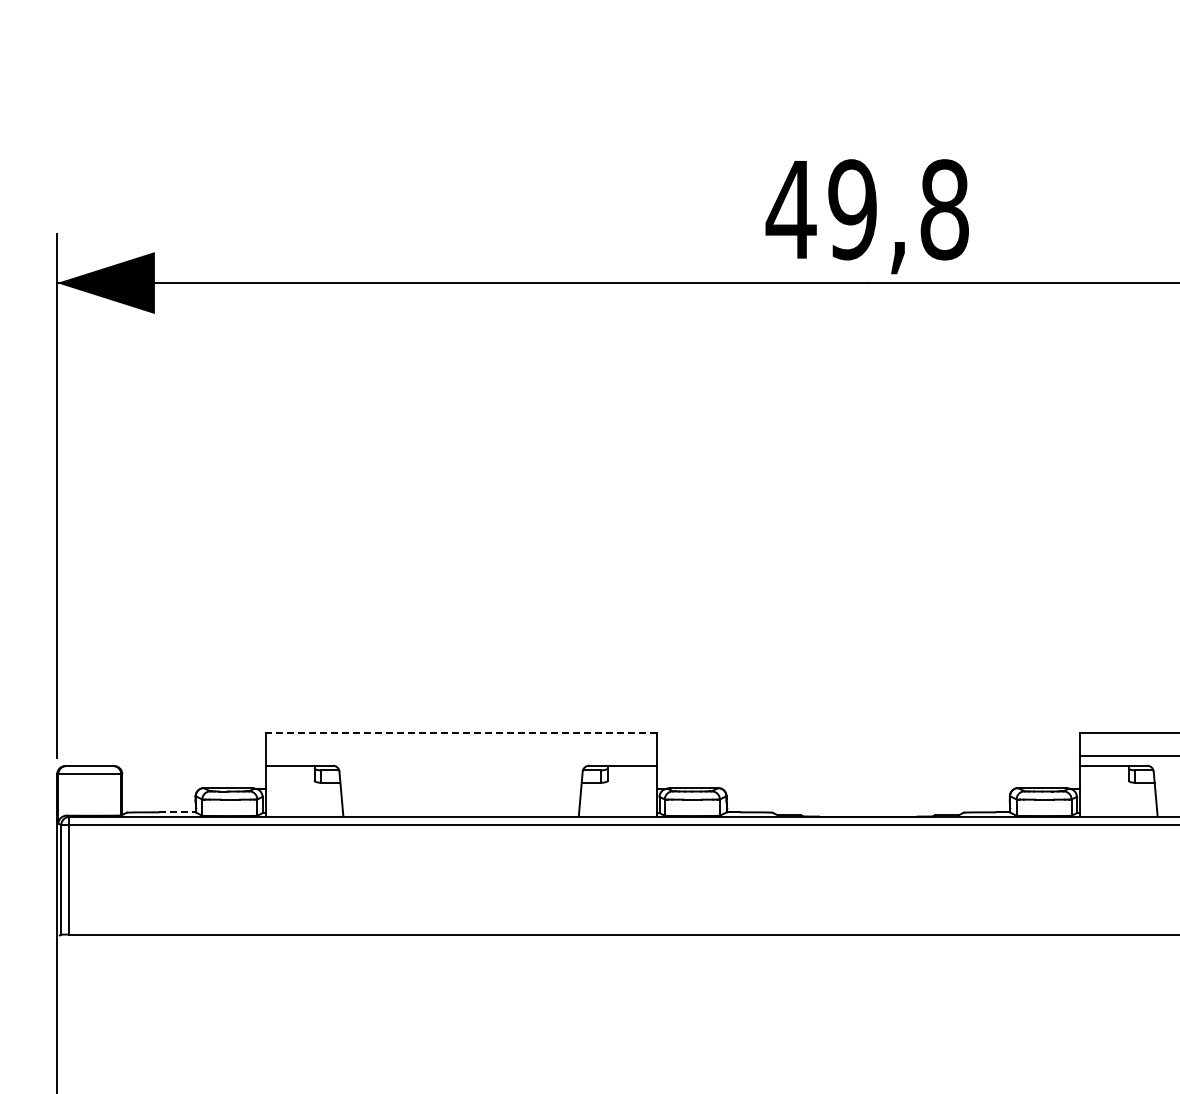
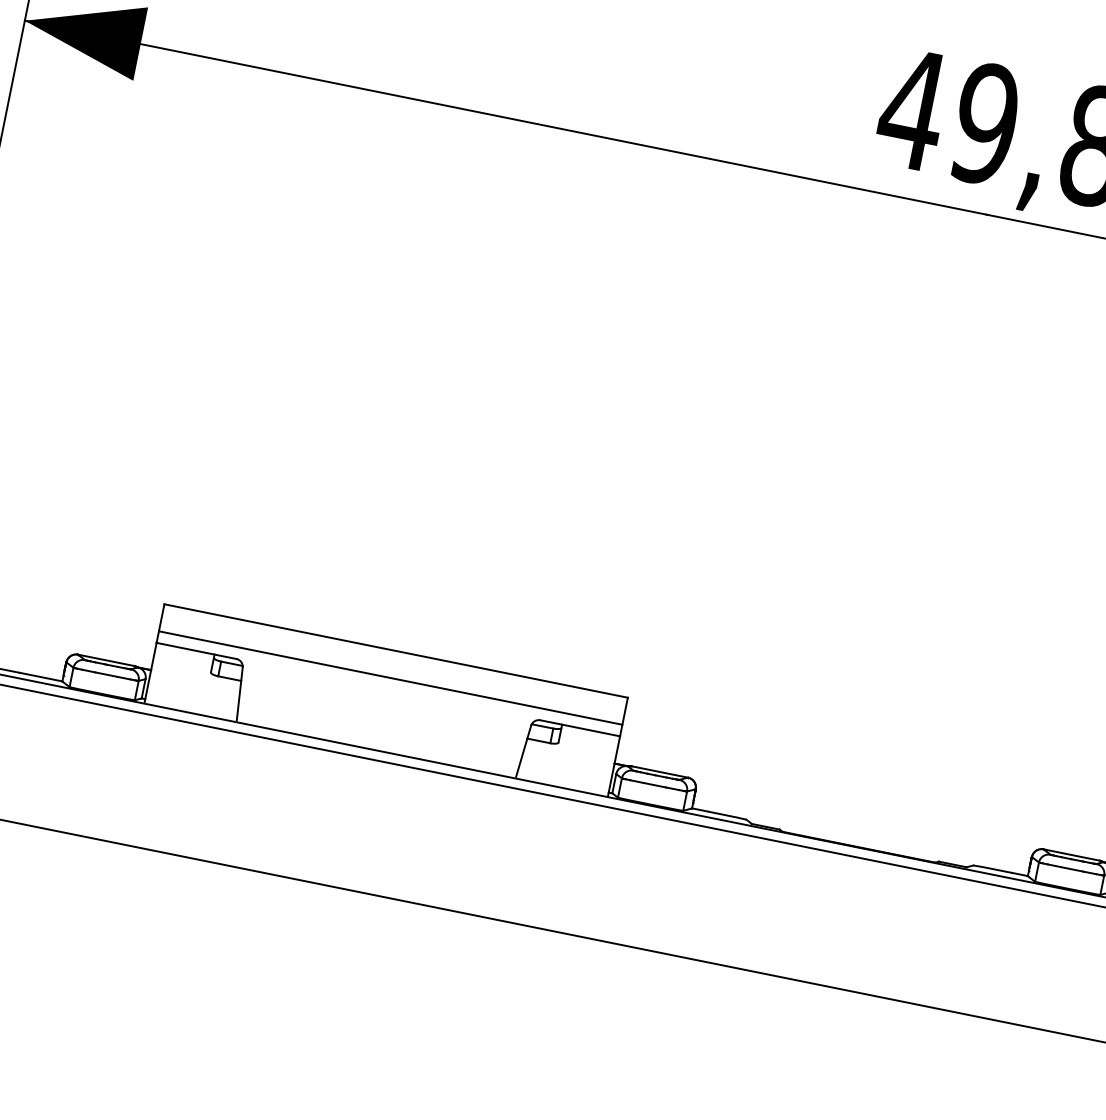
line: (460, 733) -> (395, 651), dashed -> solid
line: (460, 755) -> (390, 677), added
line: (178, 812) -> (42, 677), dashed -> solid

